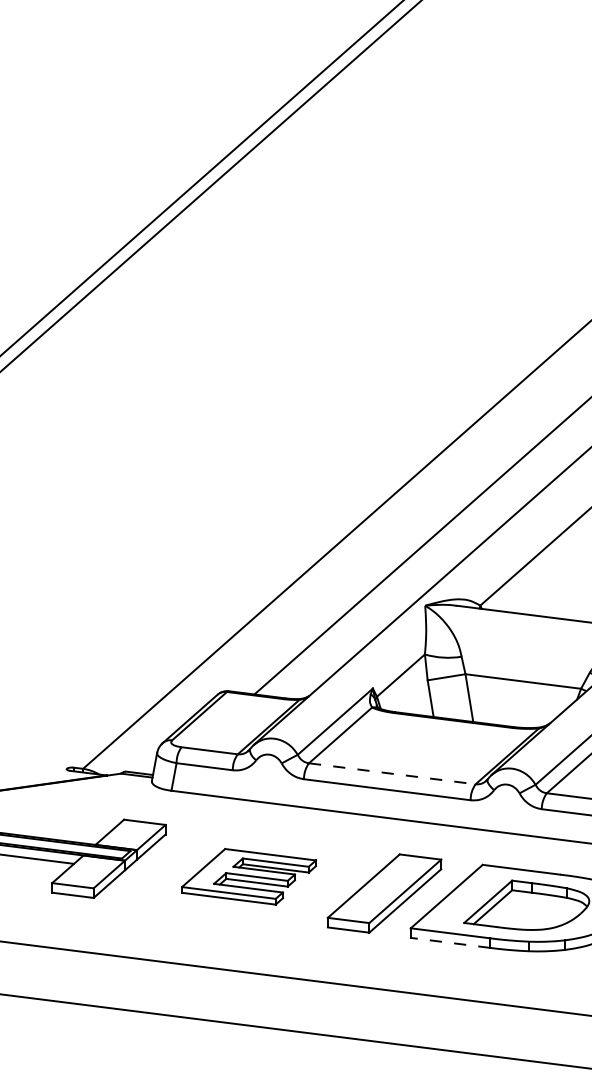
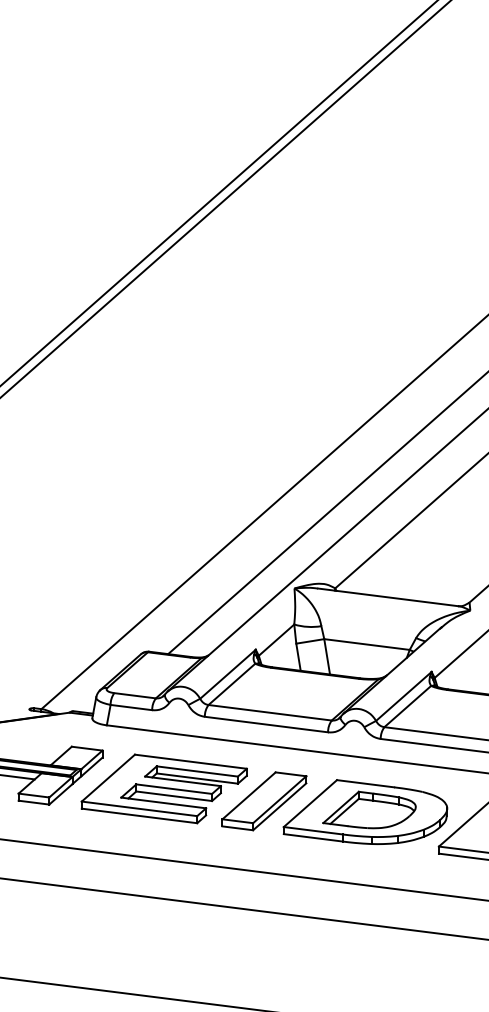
line: (392, 773) -> (270, 712), dashed -> solid
part: (248, 876) -> (163, 788), size x1.67
line: (450, 942) -> (313, 837), dashed -> solid

